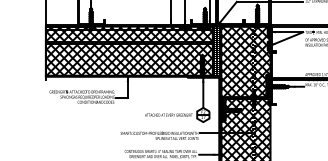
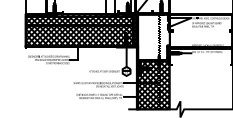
hatch: (245, 62) -> (153, 37), removed

